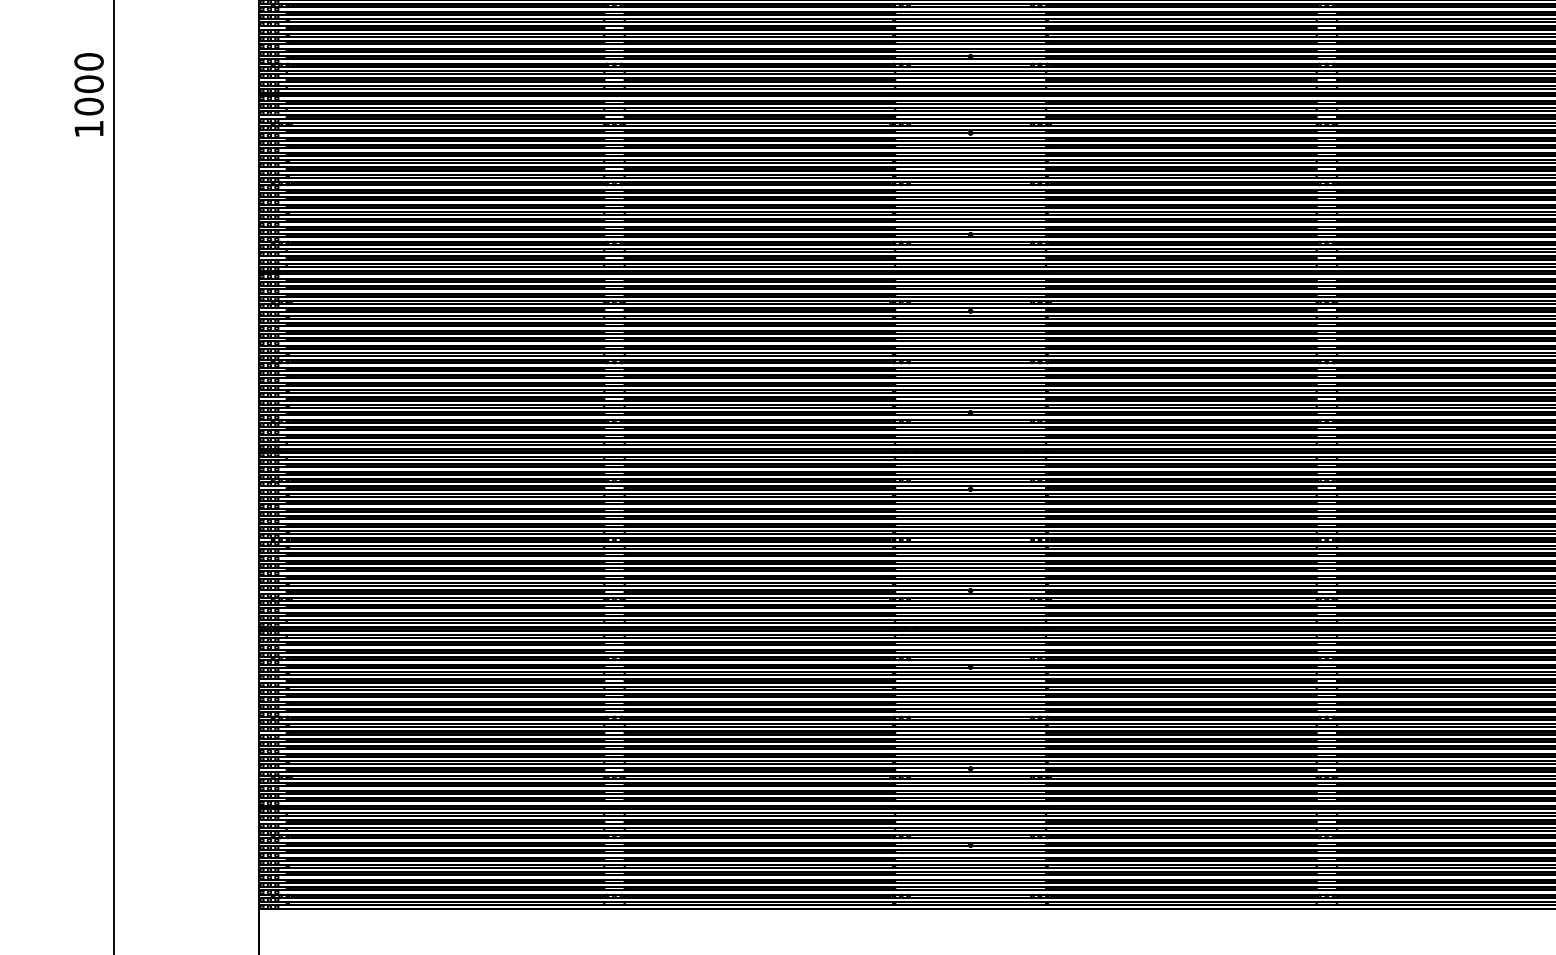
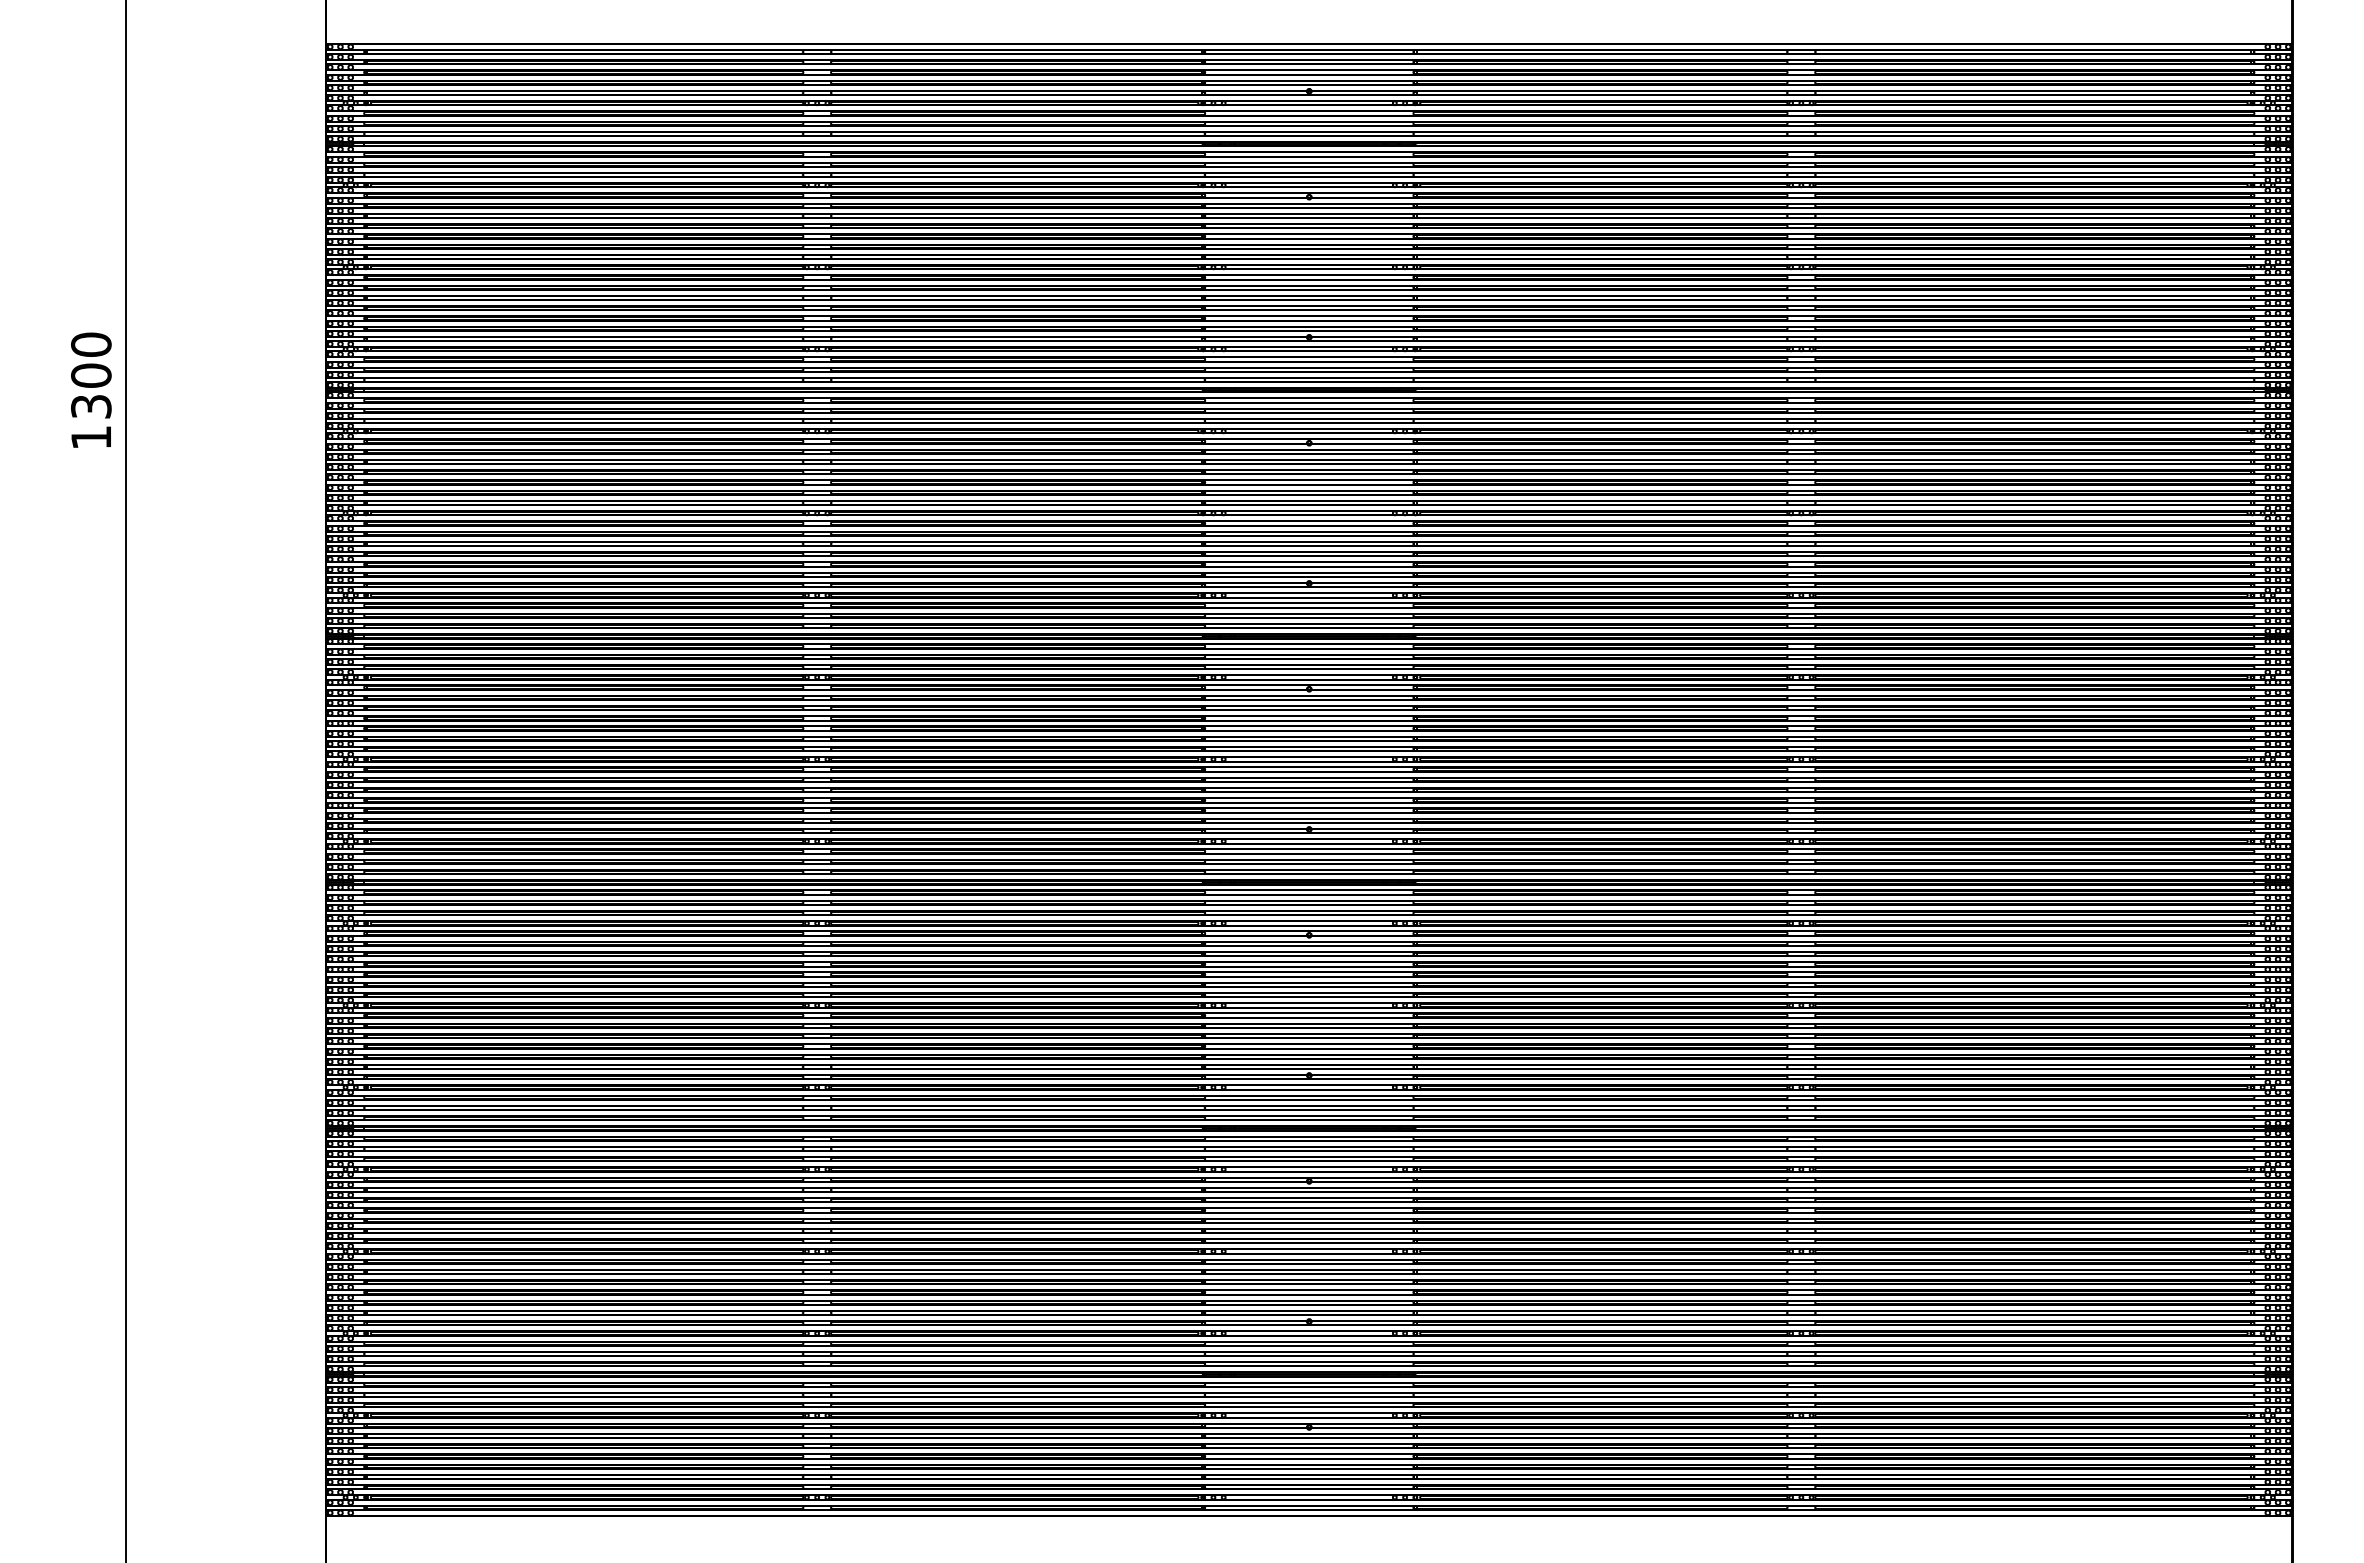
text: (89, 106) -> (91, 406), 1000 -> 1300

